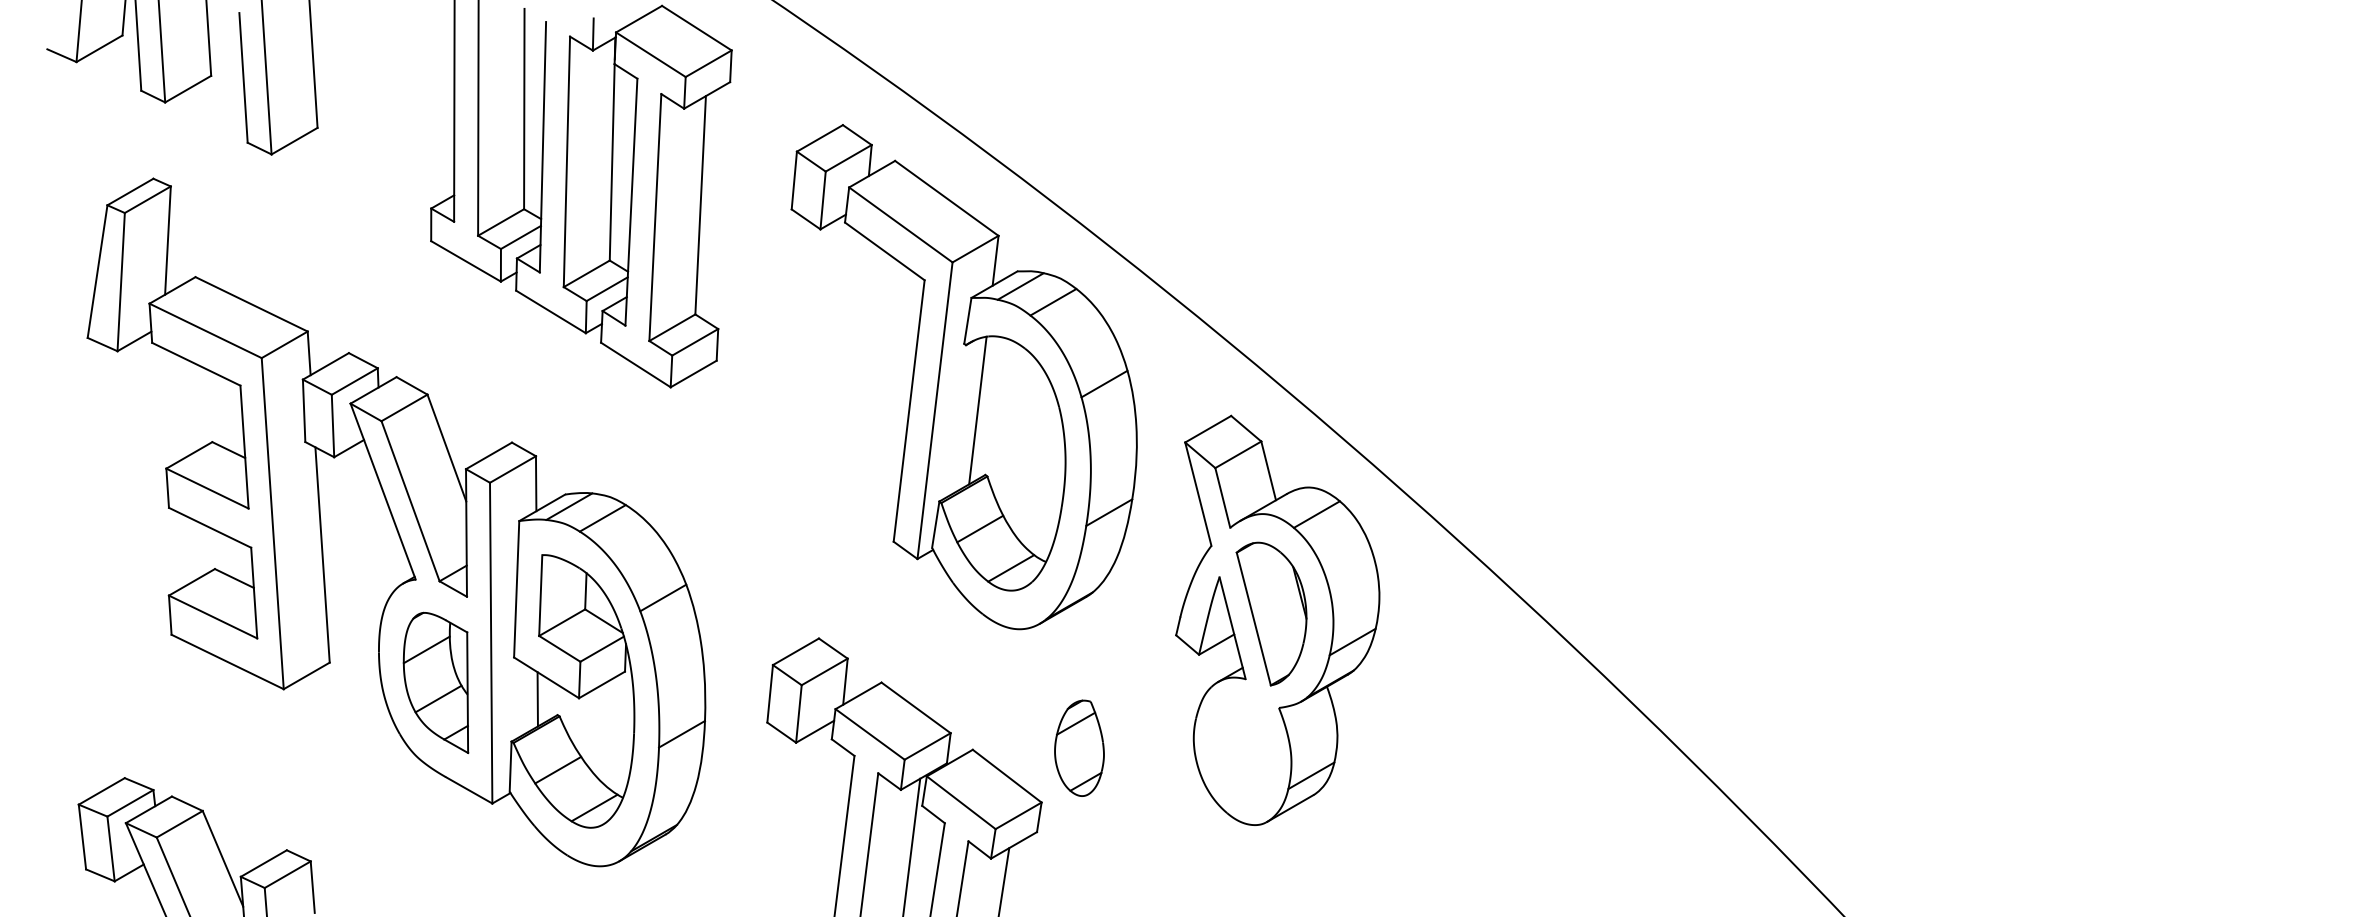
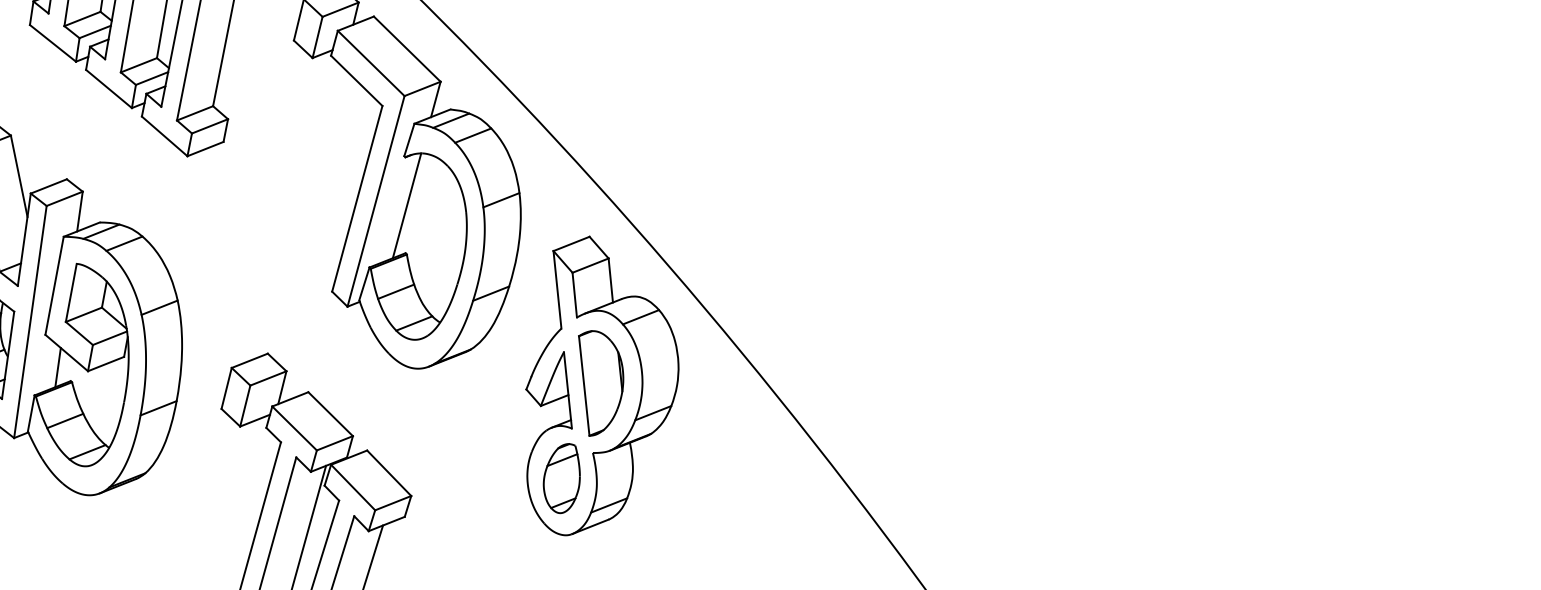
part: (1079, 747) -> (562, 477), moved

